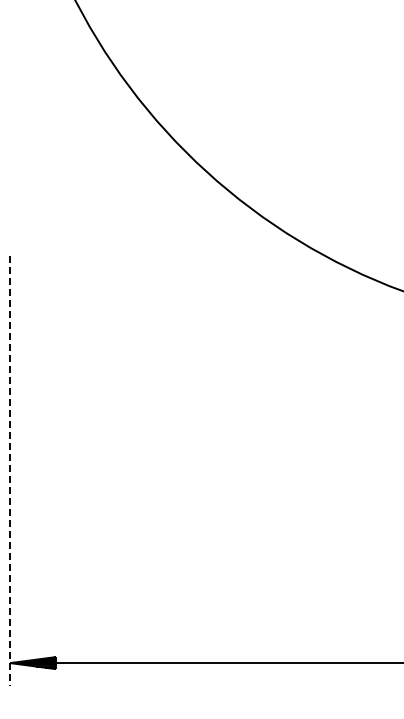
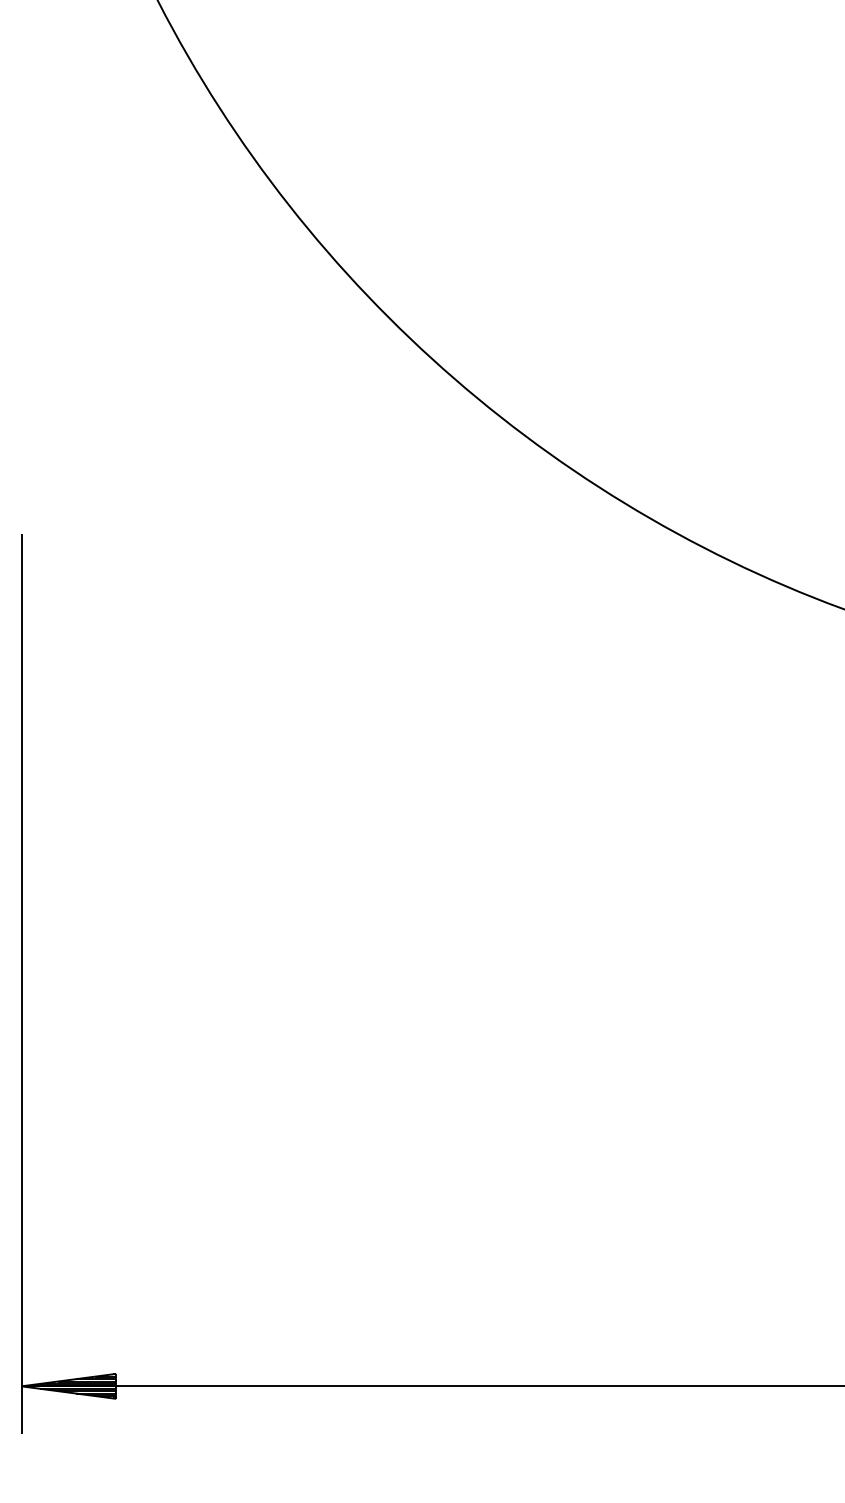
line: (10, 471) -> (22, 985), dashed -> solid

